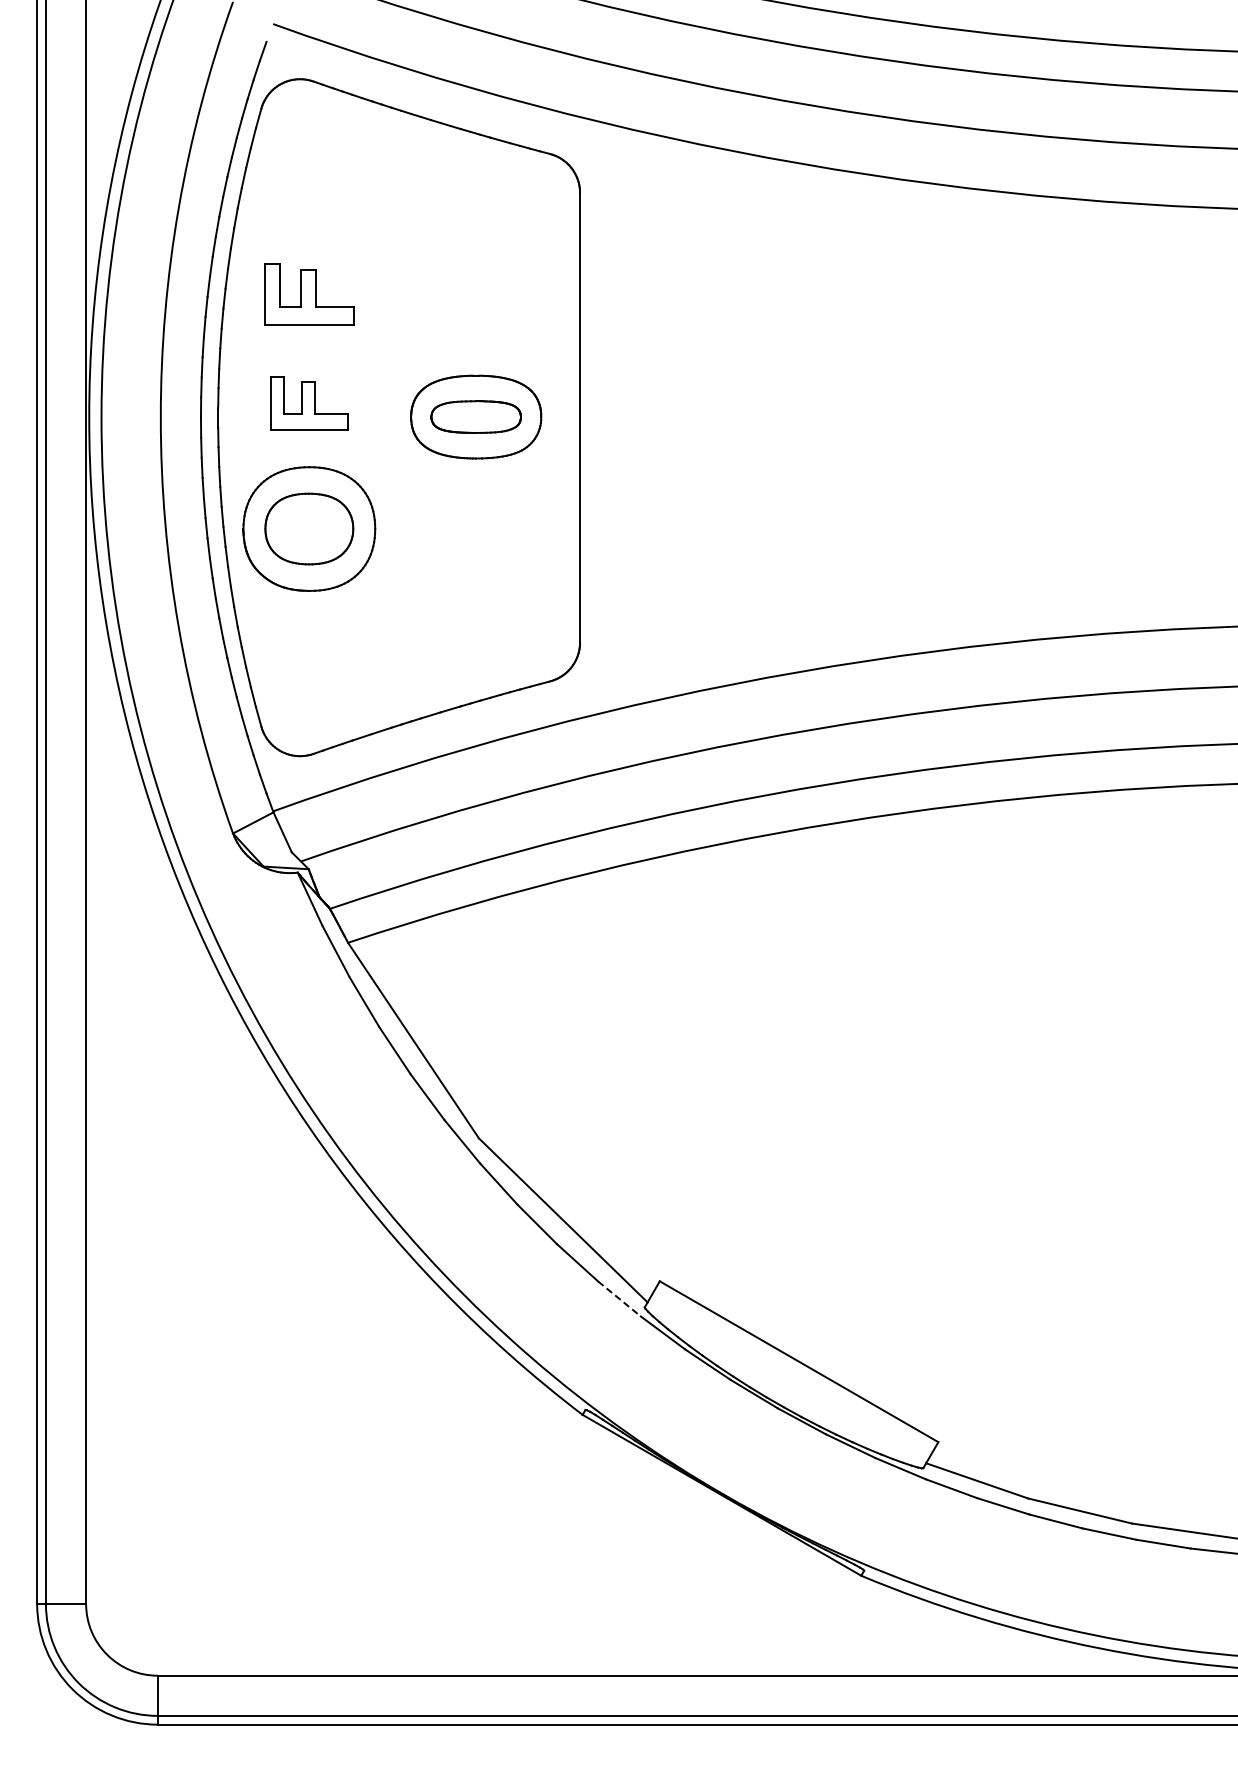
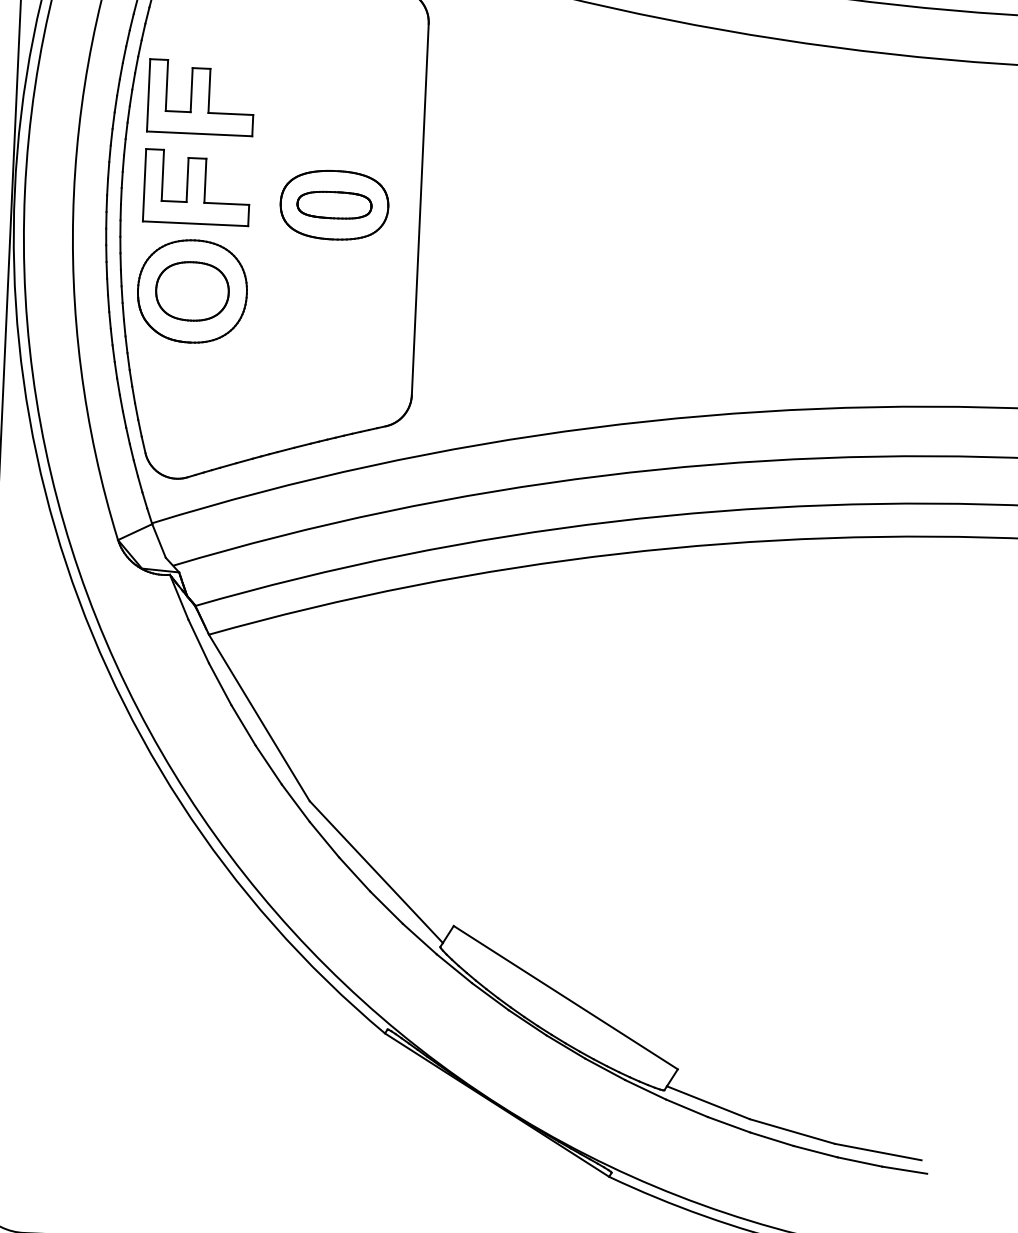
part: (309, 294) -> (201, 97), size x1.43
part: (309, 403) -> (197, 187), size x1.67
line: (619, 1298) -> (419, 938), dashed -> solid

